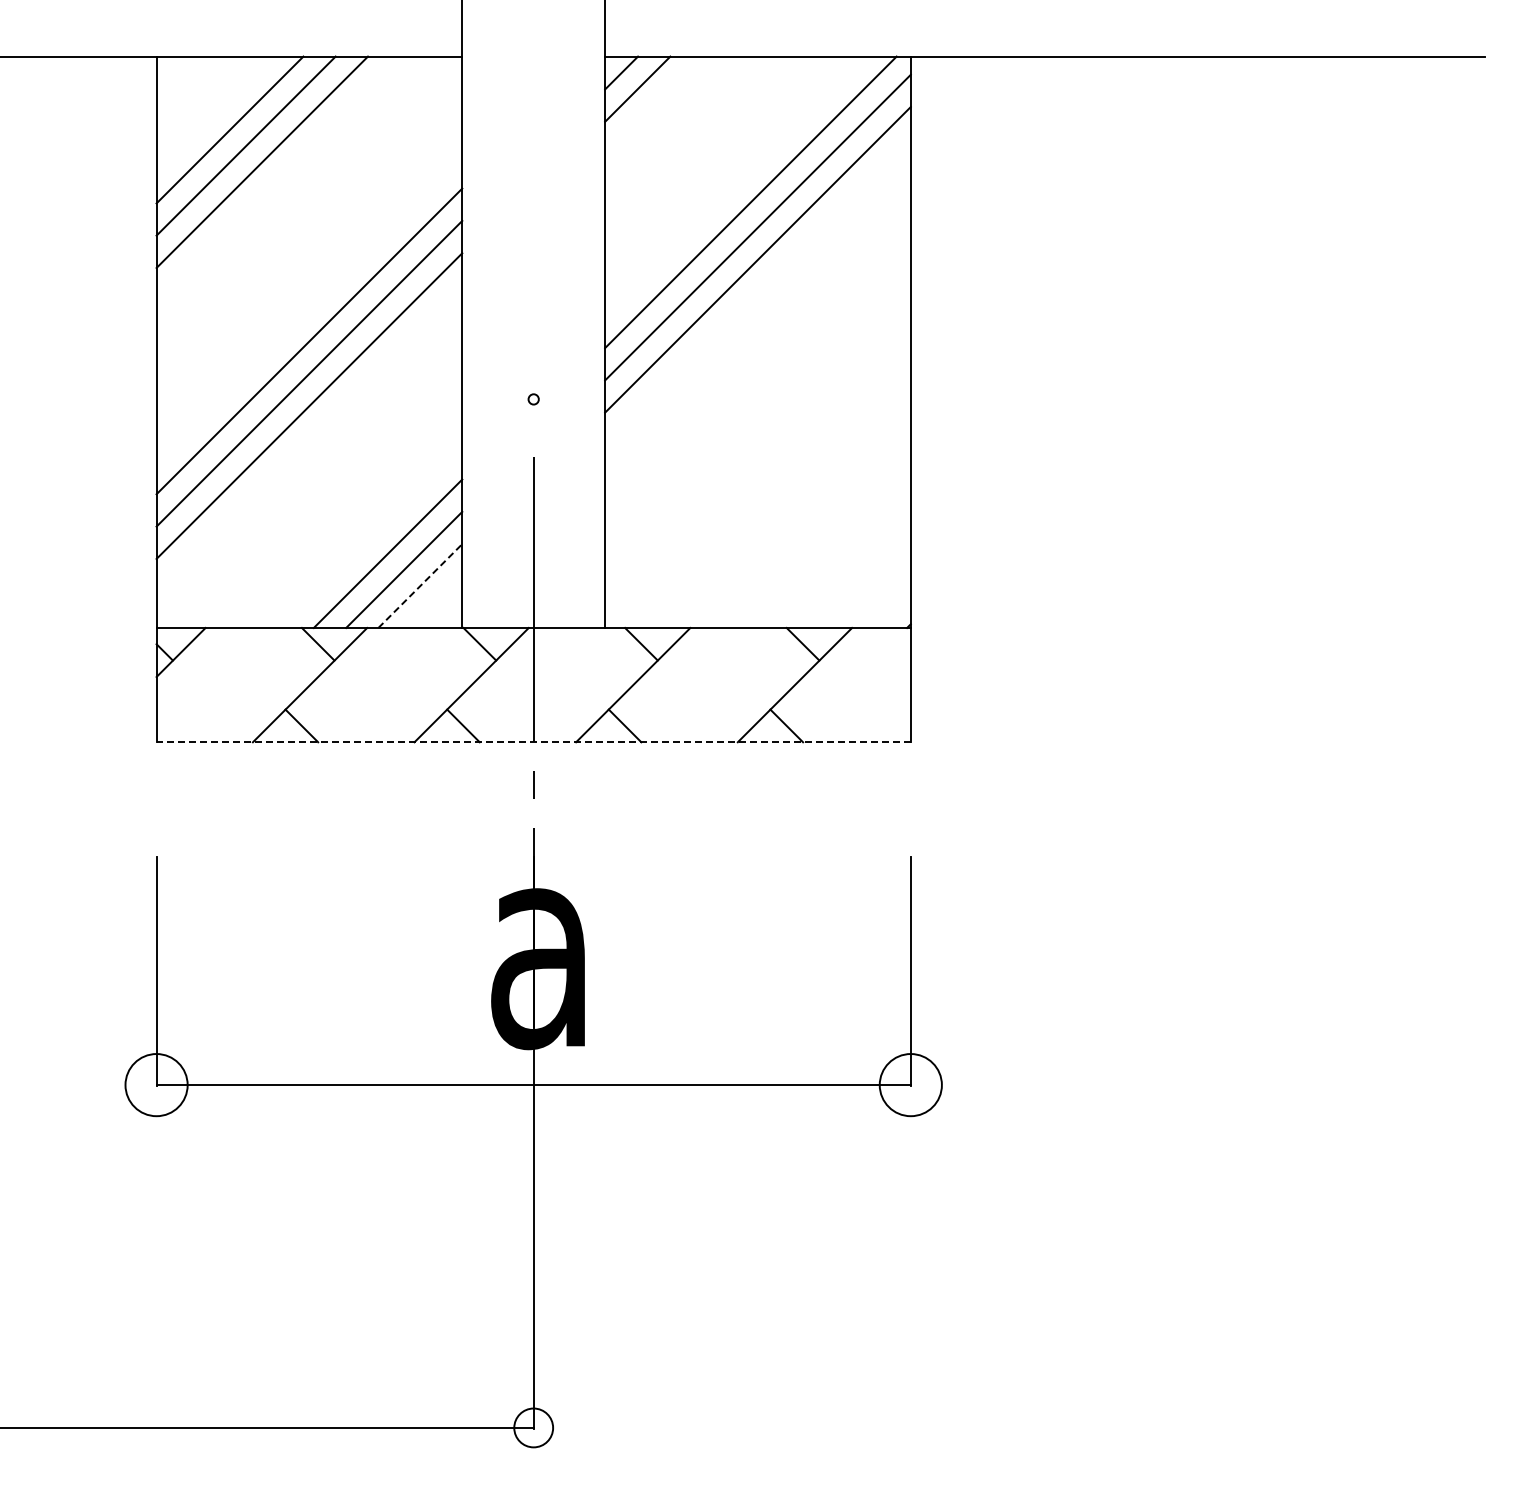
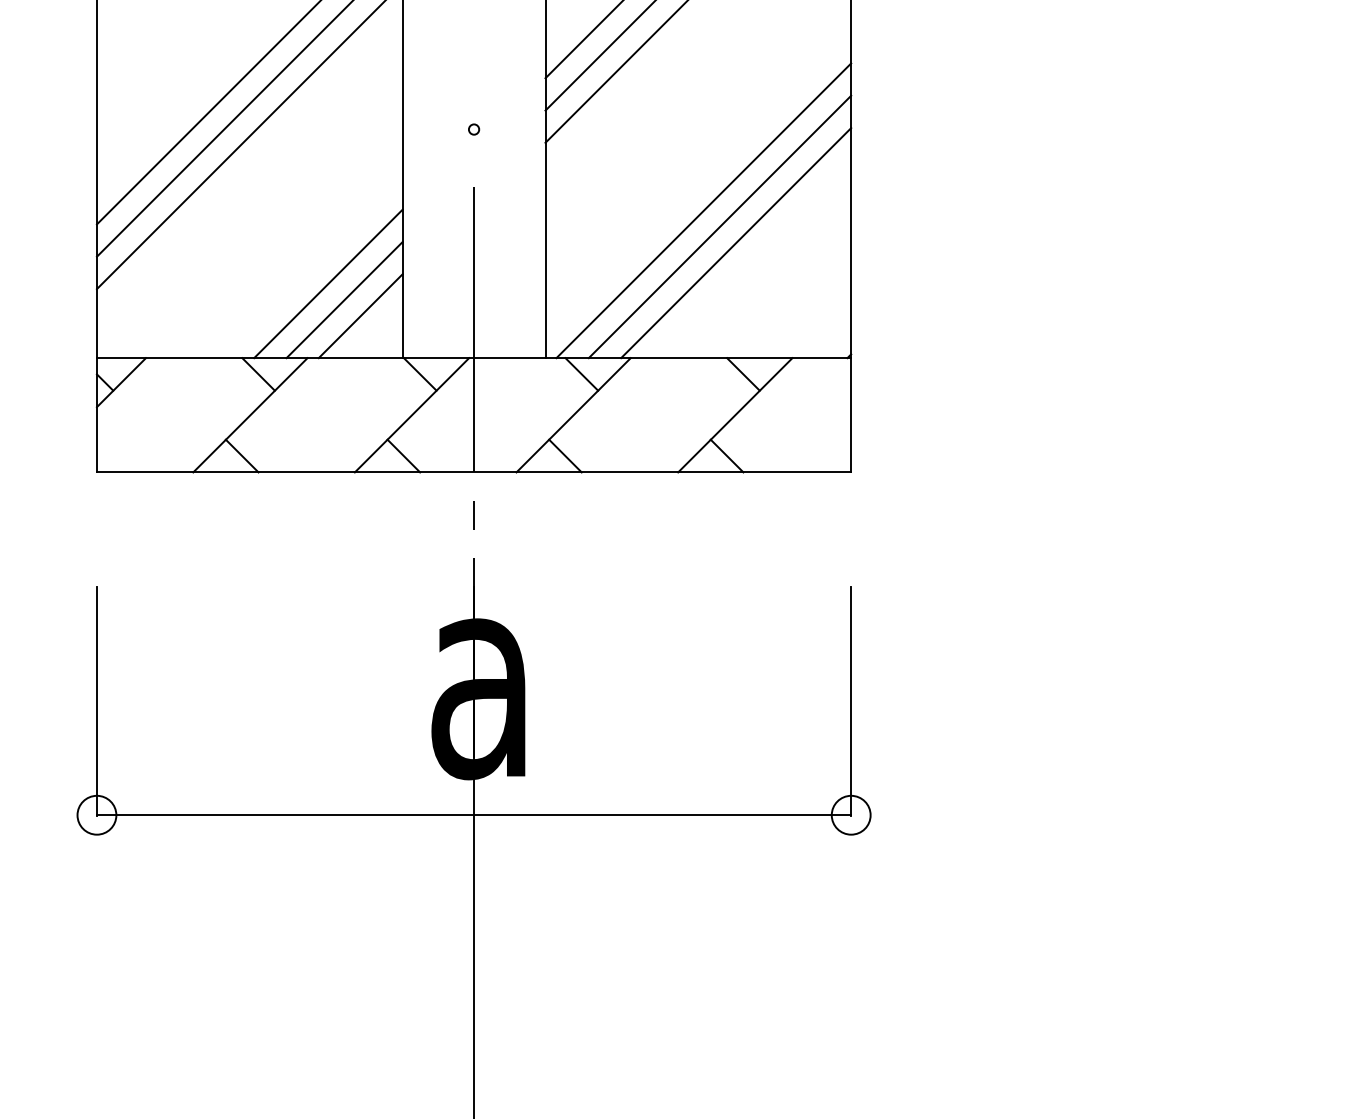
line: (763, 480) -> (703, 210), added
line: (779, 496) -> (719, 226), added
line: (795, 512) -> (735, 242), added
line: (420, 585) -> (360, 315), dashed -> solid
line: (533, 742) -> (473, 472), dashed -> solid
circle: (156, 1084) -> (96, 814), size x0.62
circle: (910, 1084) -> (850, 814), size x0.62

